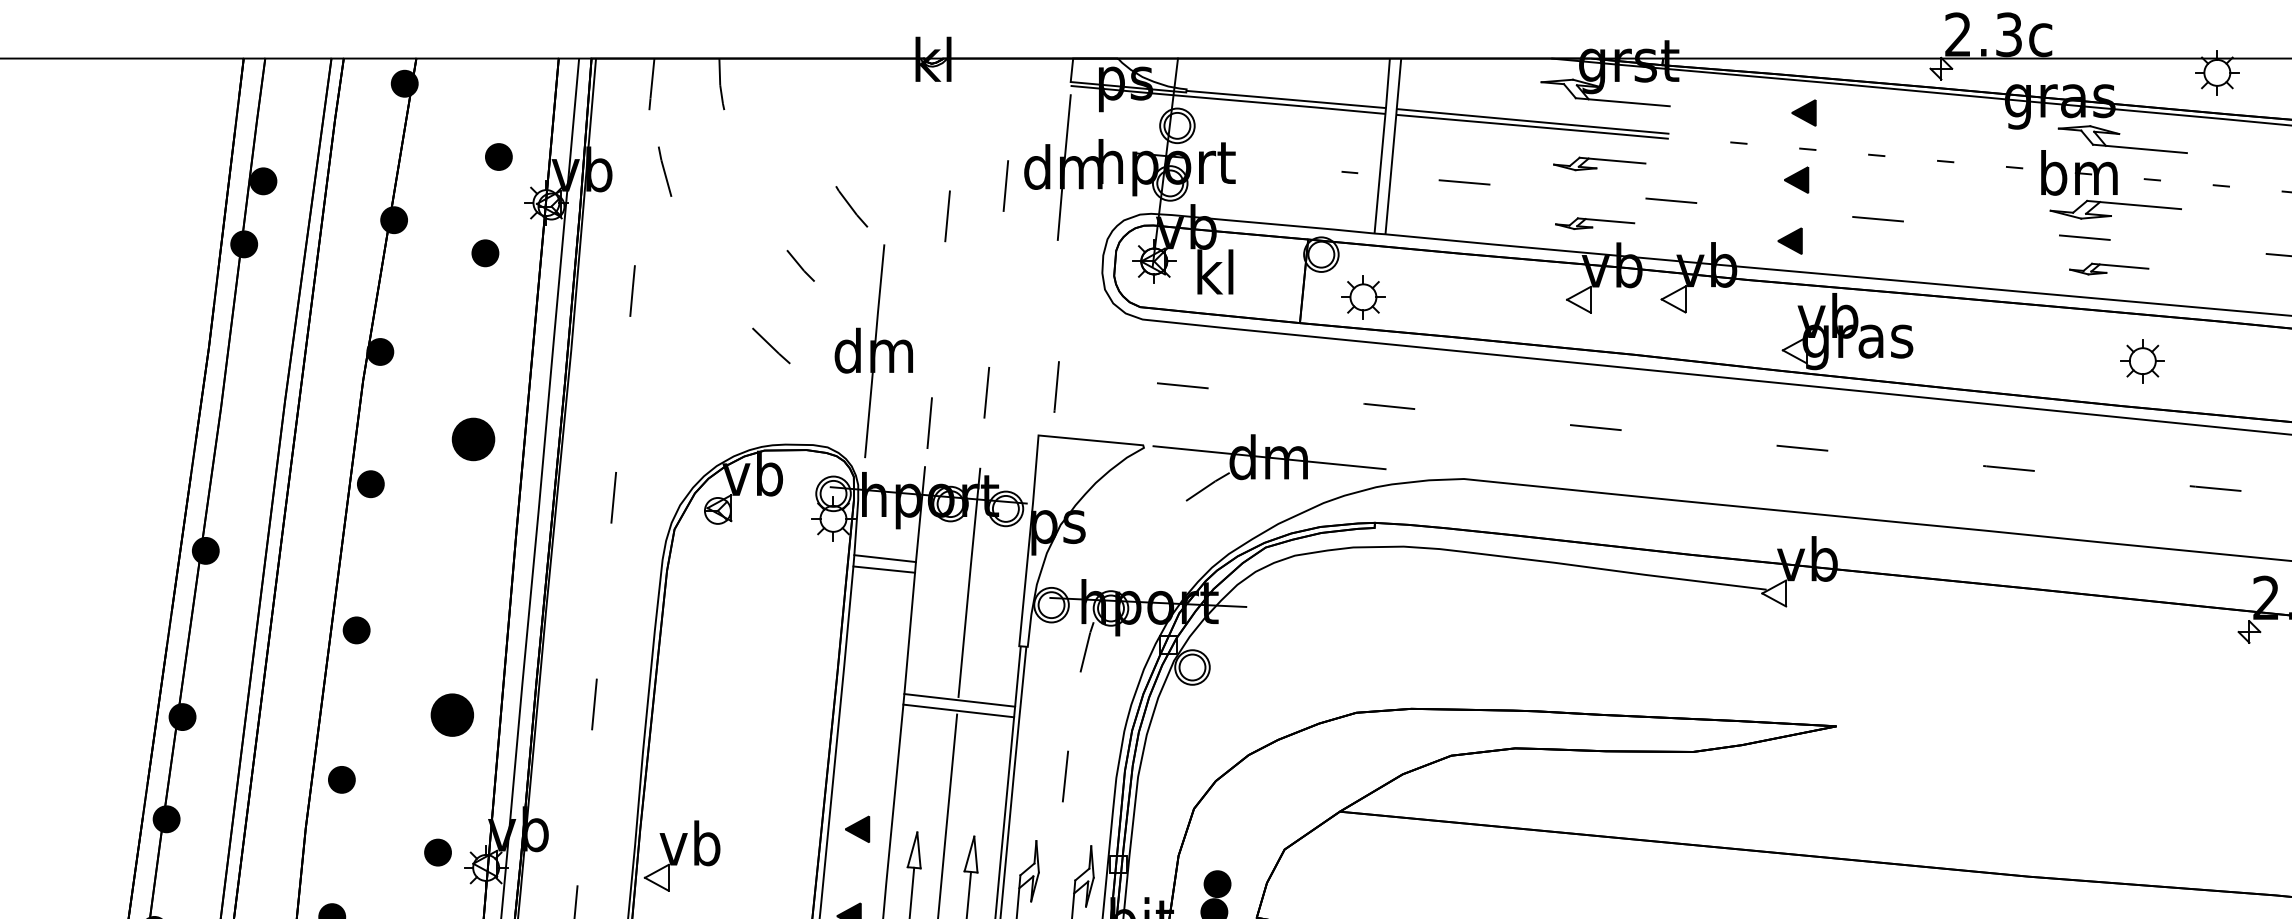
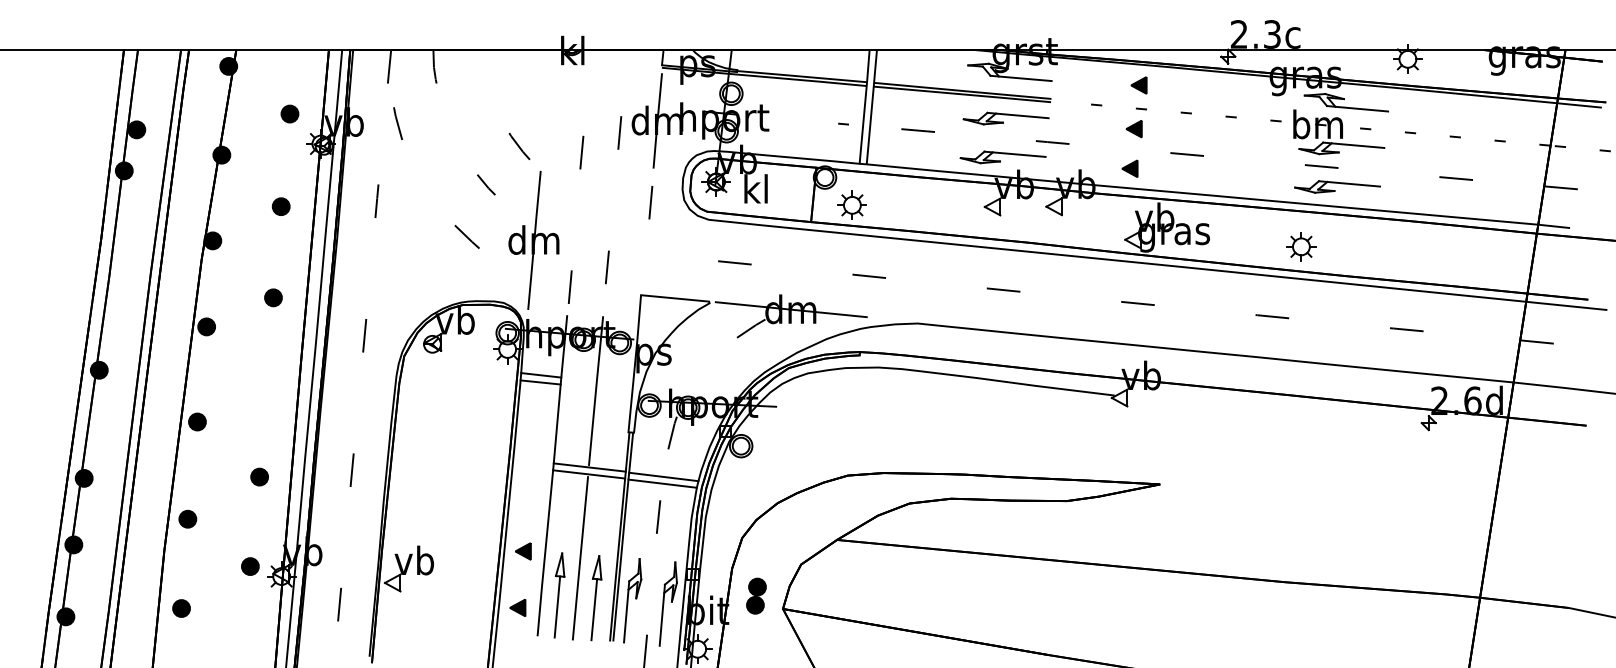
part: (1598, 163) -> (1005, 118), size x1.43
part: (1594, 223) -> (1002, 157), size x1.67
part: (484, 252) -> (280, 206), moved
part: (2109, 268) -> (1337, 186), size x1.67
part: (2142, 360) -> (1301, 246), moved
line: (1056, 386) -> (650, 202), moved
part: (473, 438) -> (273, 297), size x0.62
part: (452, 714) -> (259, 476), size x0.62
line: (1073, 714) -> (663, 476), added
line: (1071, 724) -> (662, 483), added

